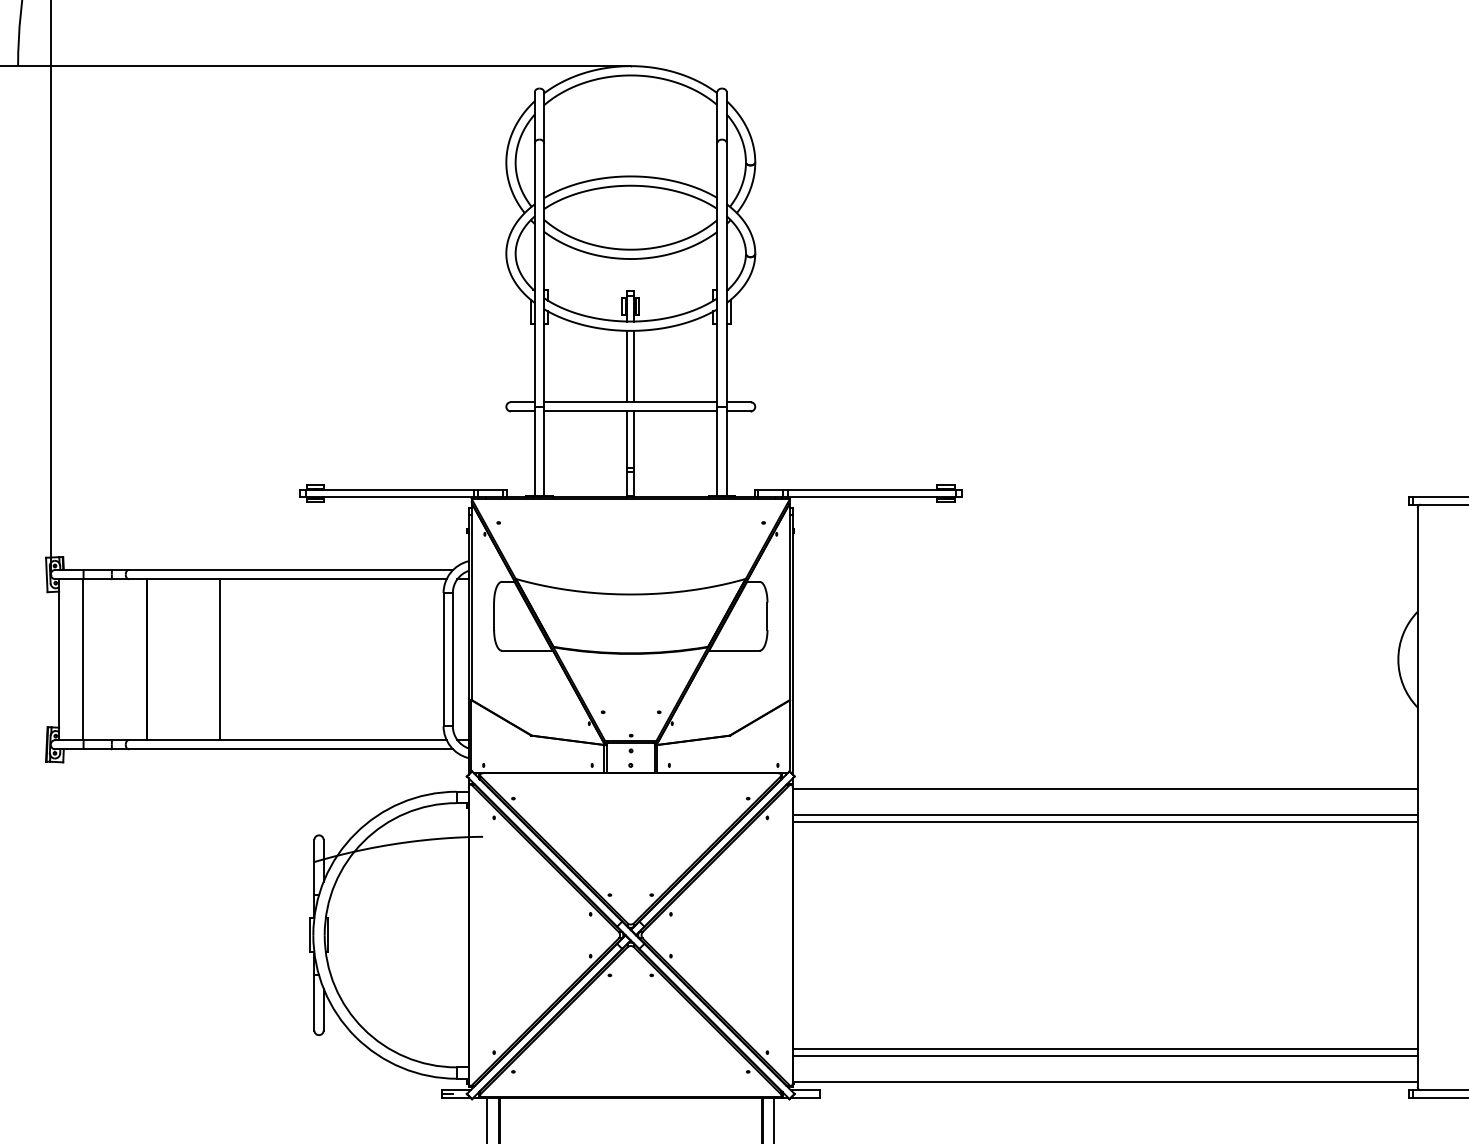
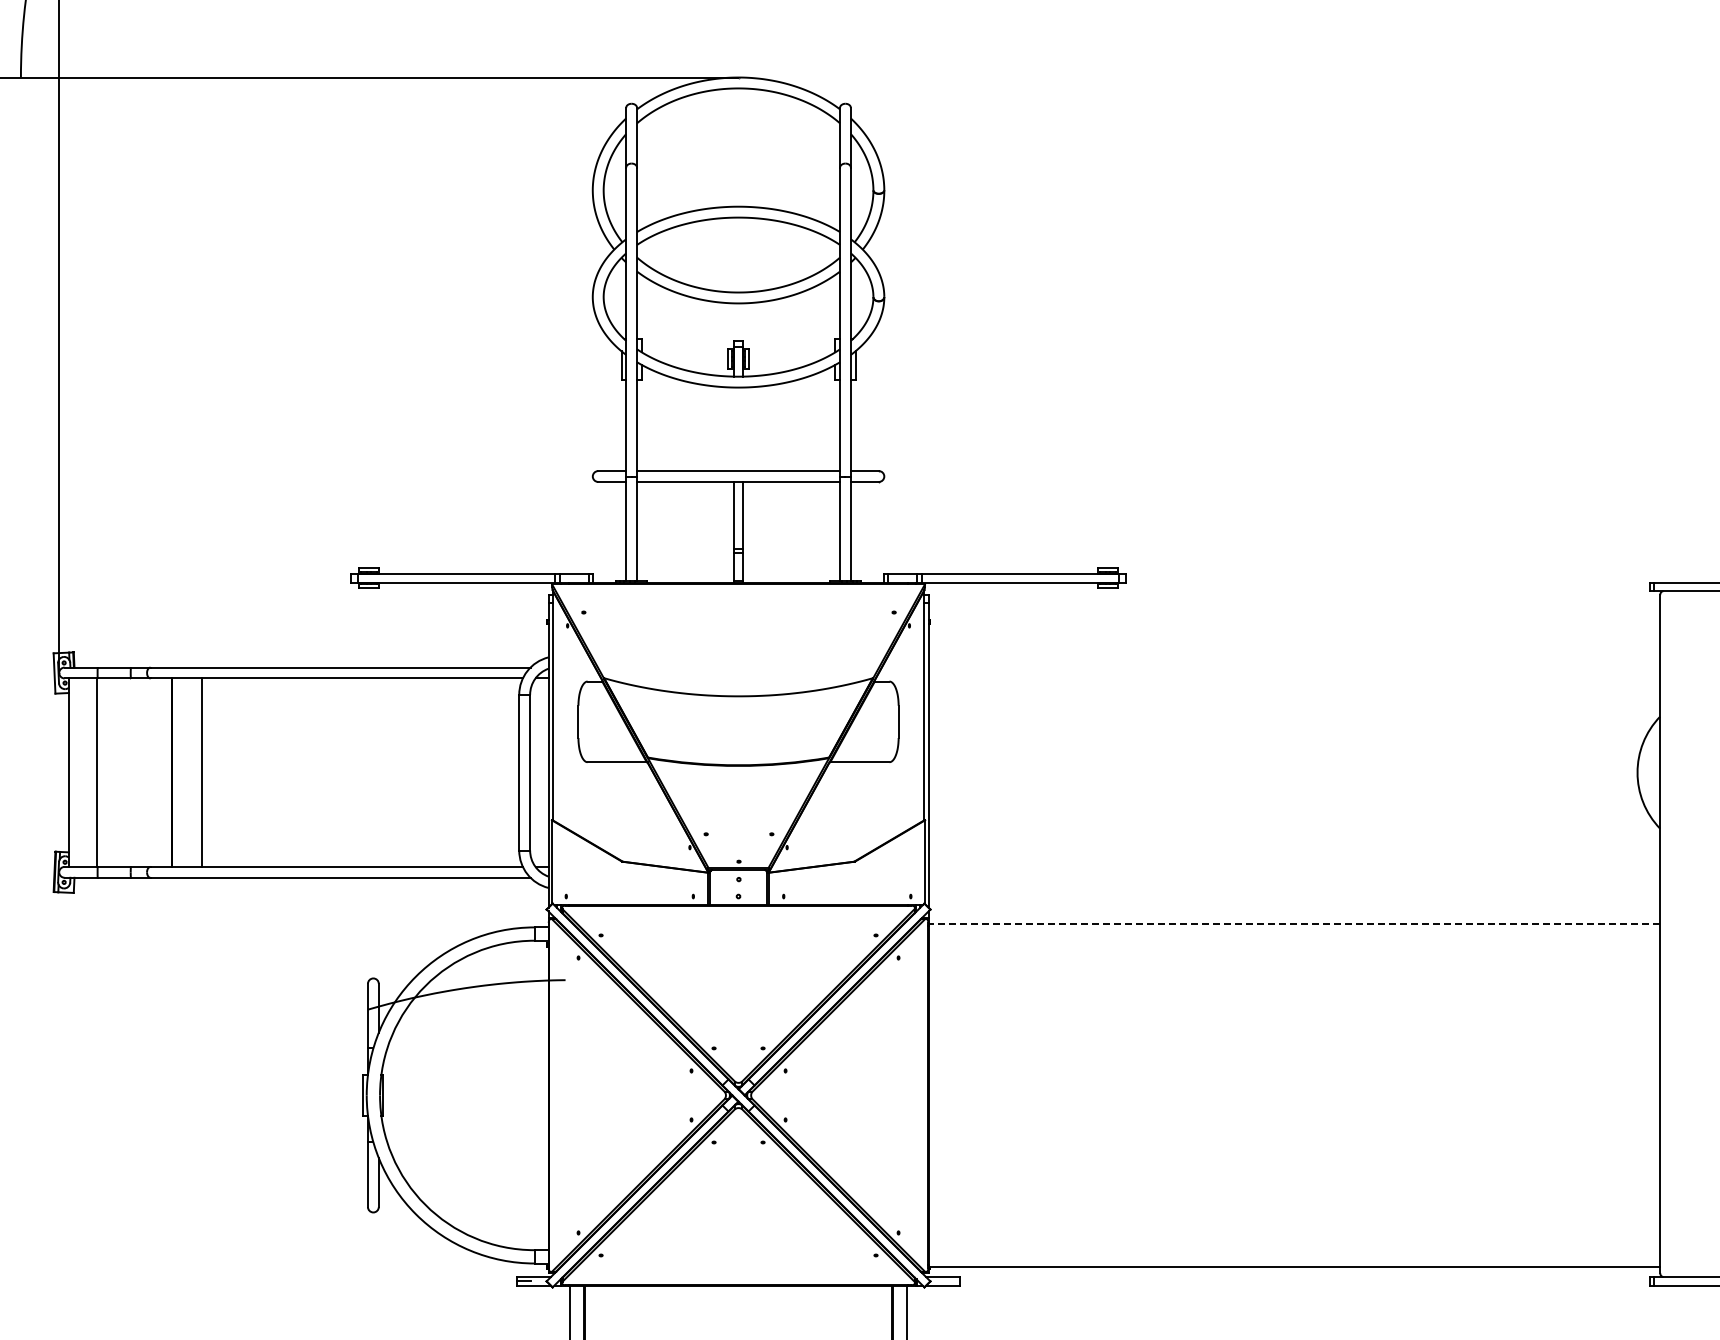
line: (627, 366) -> (734, 429), removed
line: (634, 366) -> (742, 429), removed
line: (220, 659) -> (202, 772), moved
line: (1105, 788) -> (1294, 923), solid -> dashed
line: (1105, 814) -> (1294, 954), removed
line: (1105, 821) -> (1294, 962), removed
line: (1105, 1048) -> (1294, 1228), removed
line: (1105, 1055) -> (1294, 1236), removed

